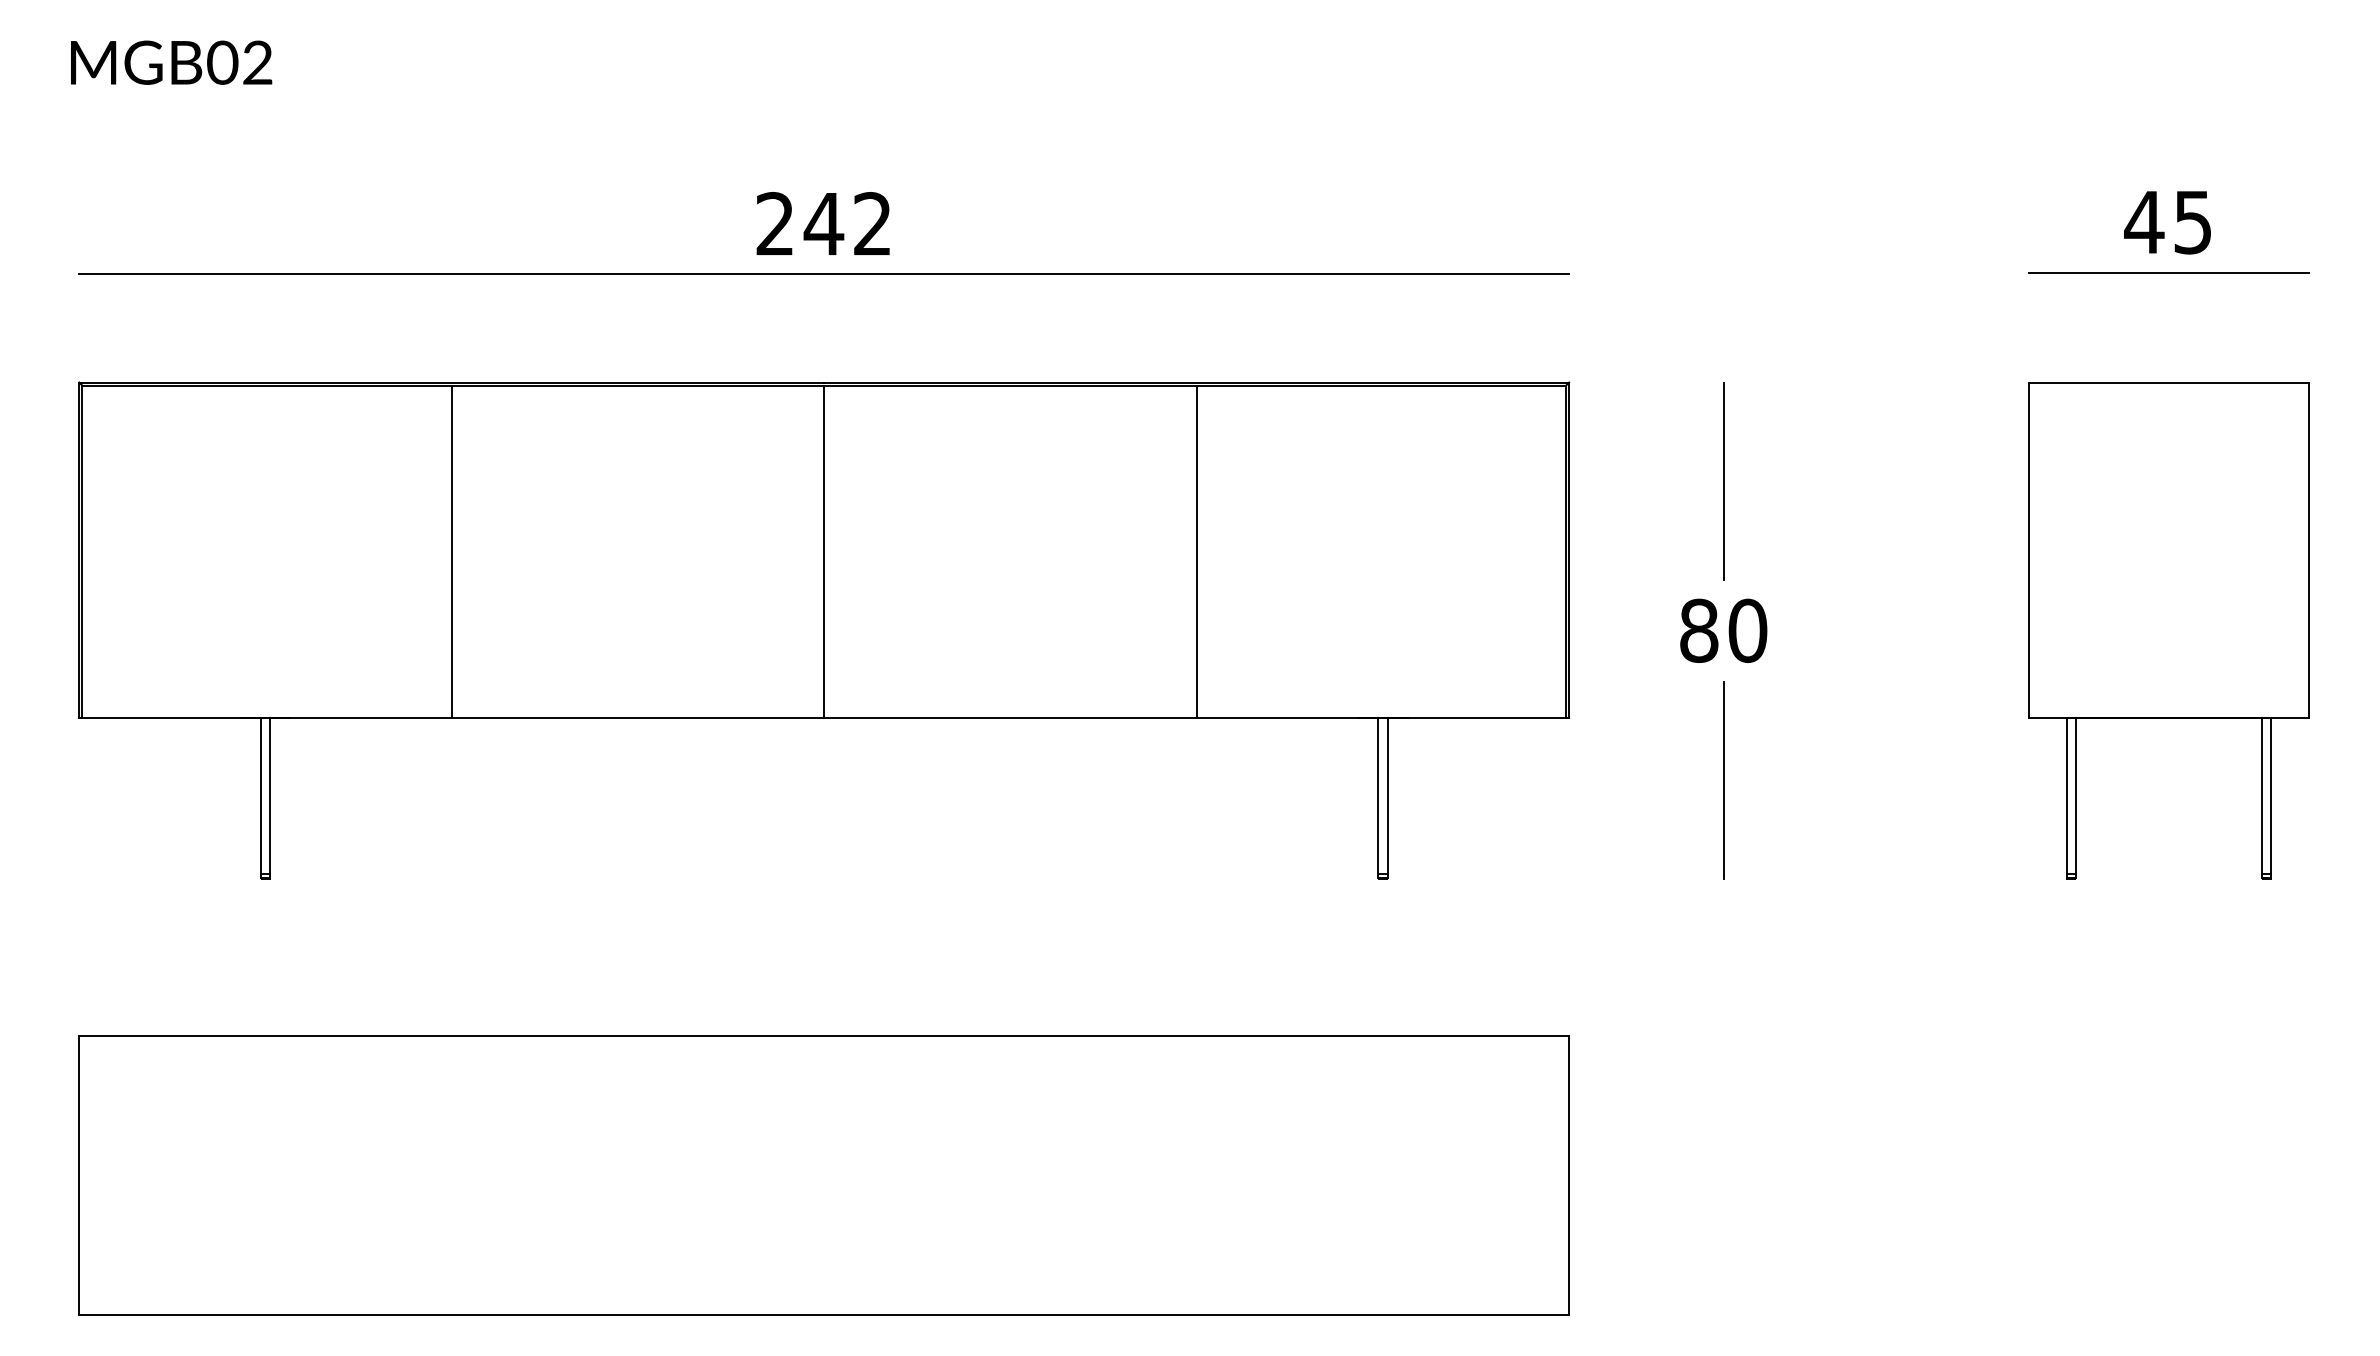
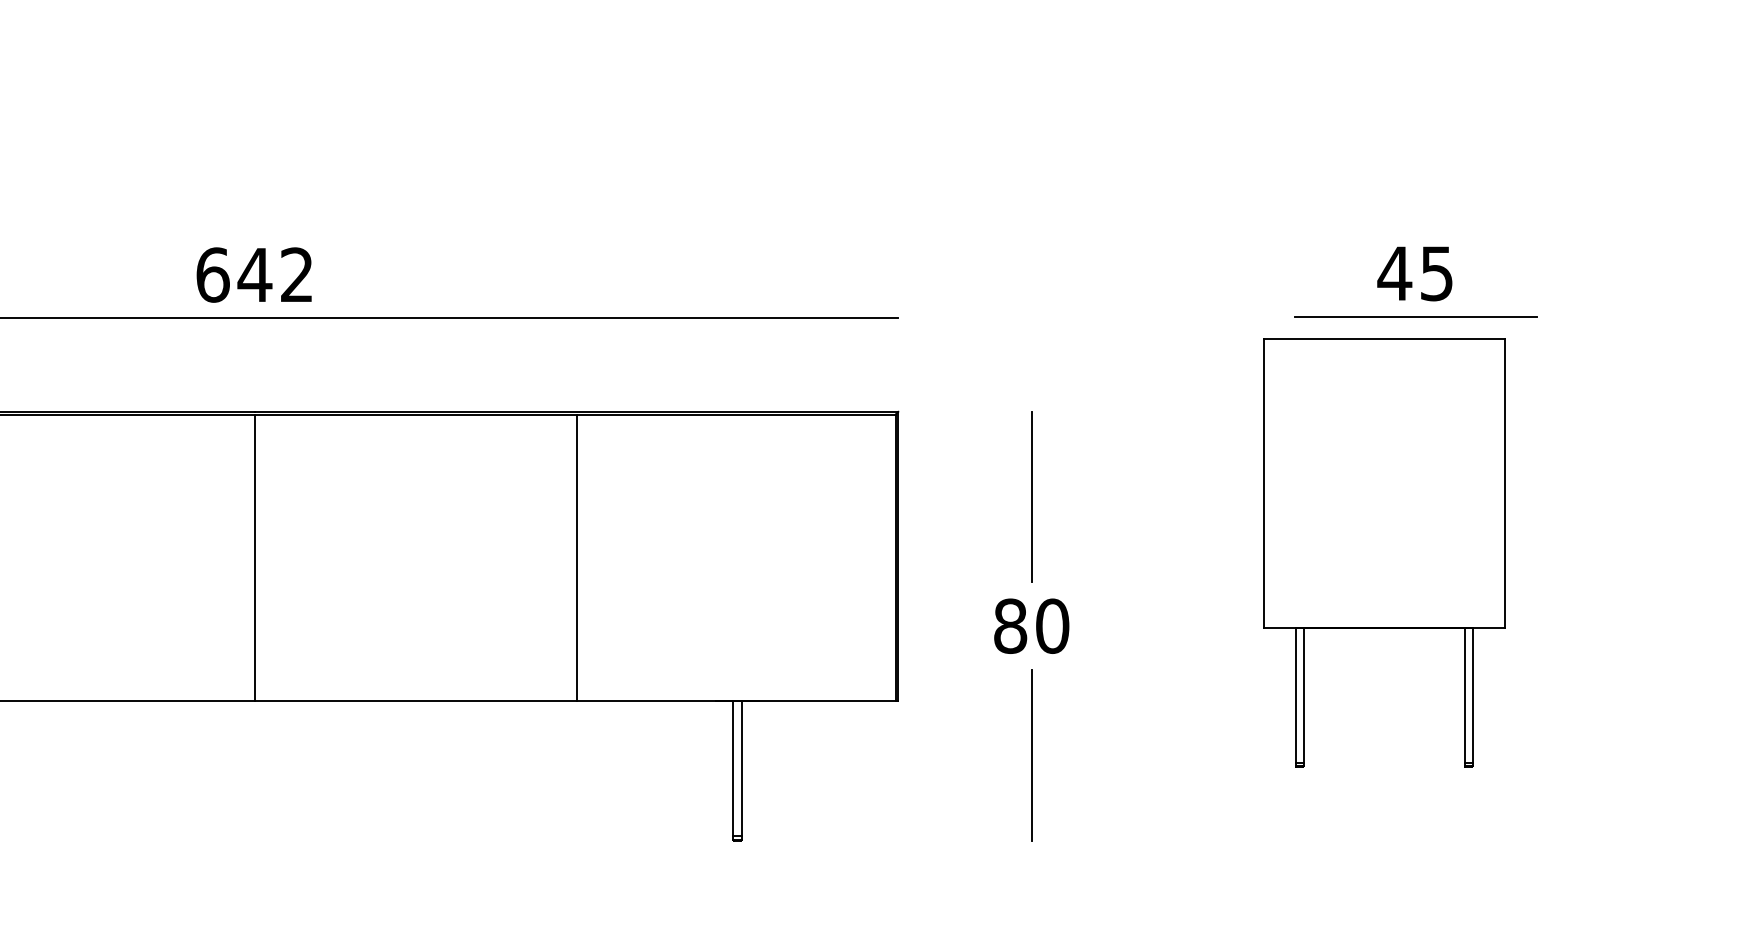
text: (775, 224) -> (213, 275), 242 -> 642
part: (2168, 630) -> (1383, 552), moved

